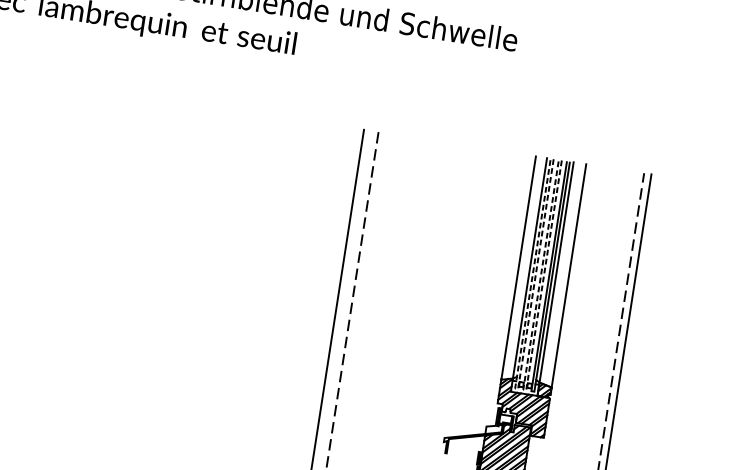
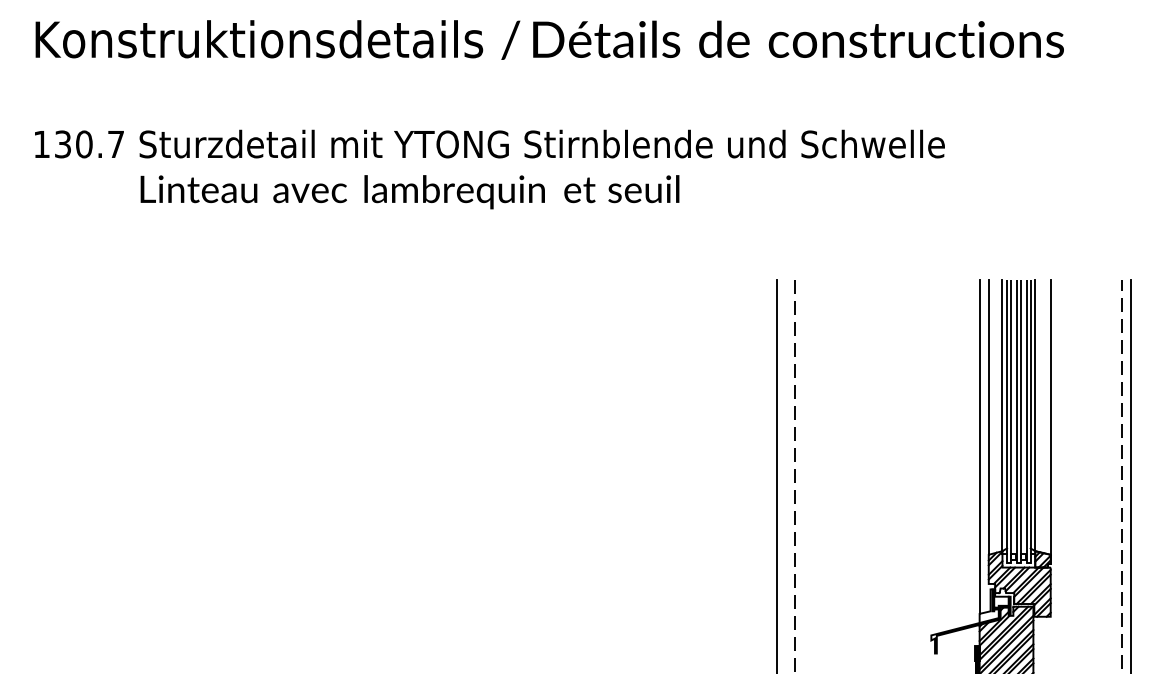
line: (507, 290) -> (979, 446), added
line: (516, 389) -> (1008, 563), dashed -> solid
line: (524, 390) -> (1018, 563), dashed -> solid

